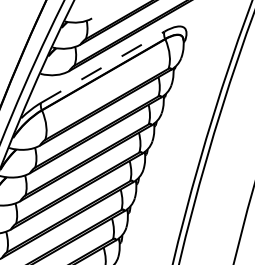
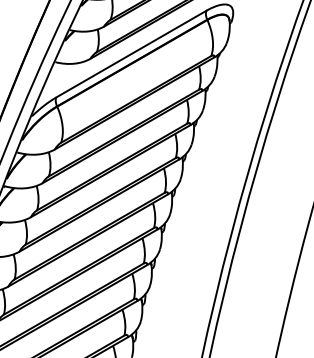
line: (102, 67) -> (131, 54), dashed -> solid

